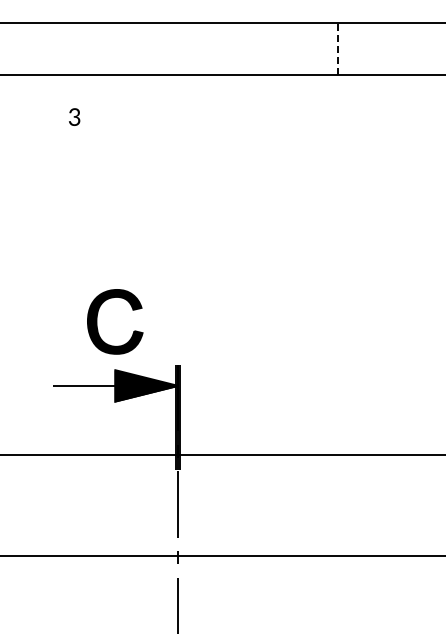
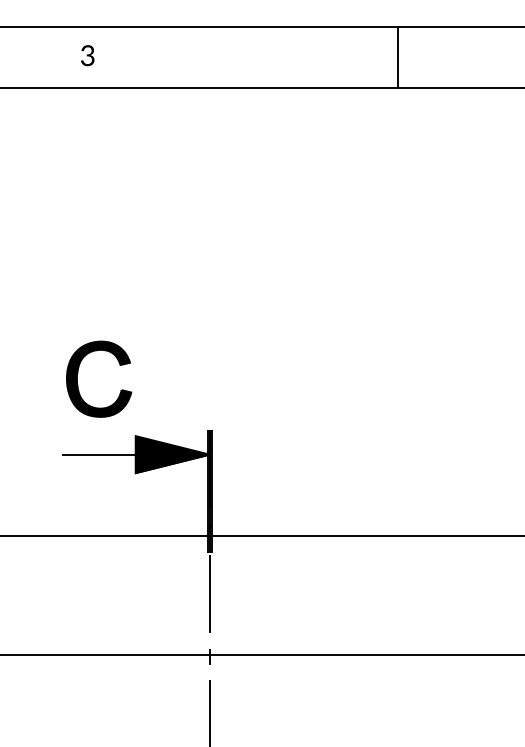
line: (338, 48) -> (398, 57), dashed -> solid
text: (74, 116) -> (87, 54), moved
part: (97, 321) -> (78, 378), moved

